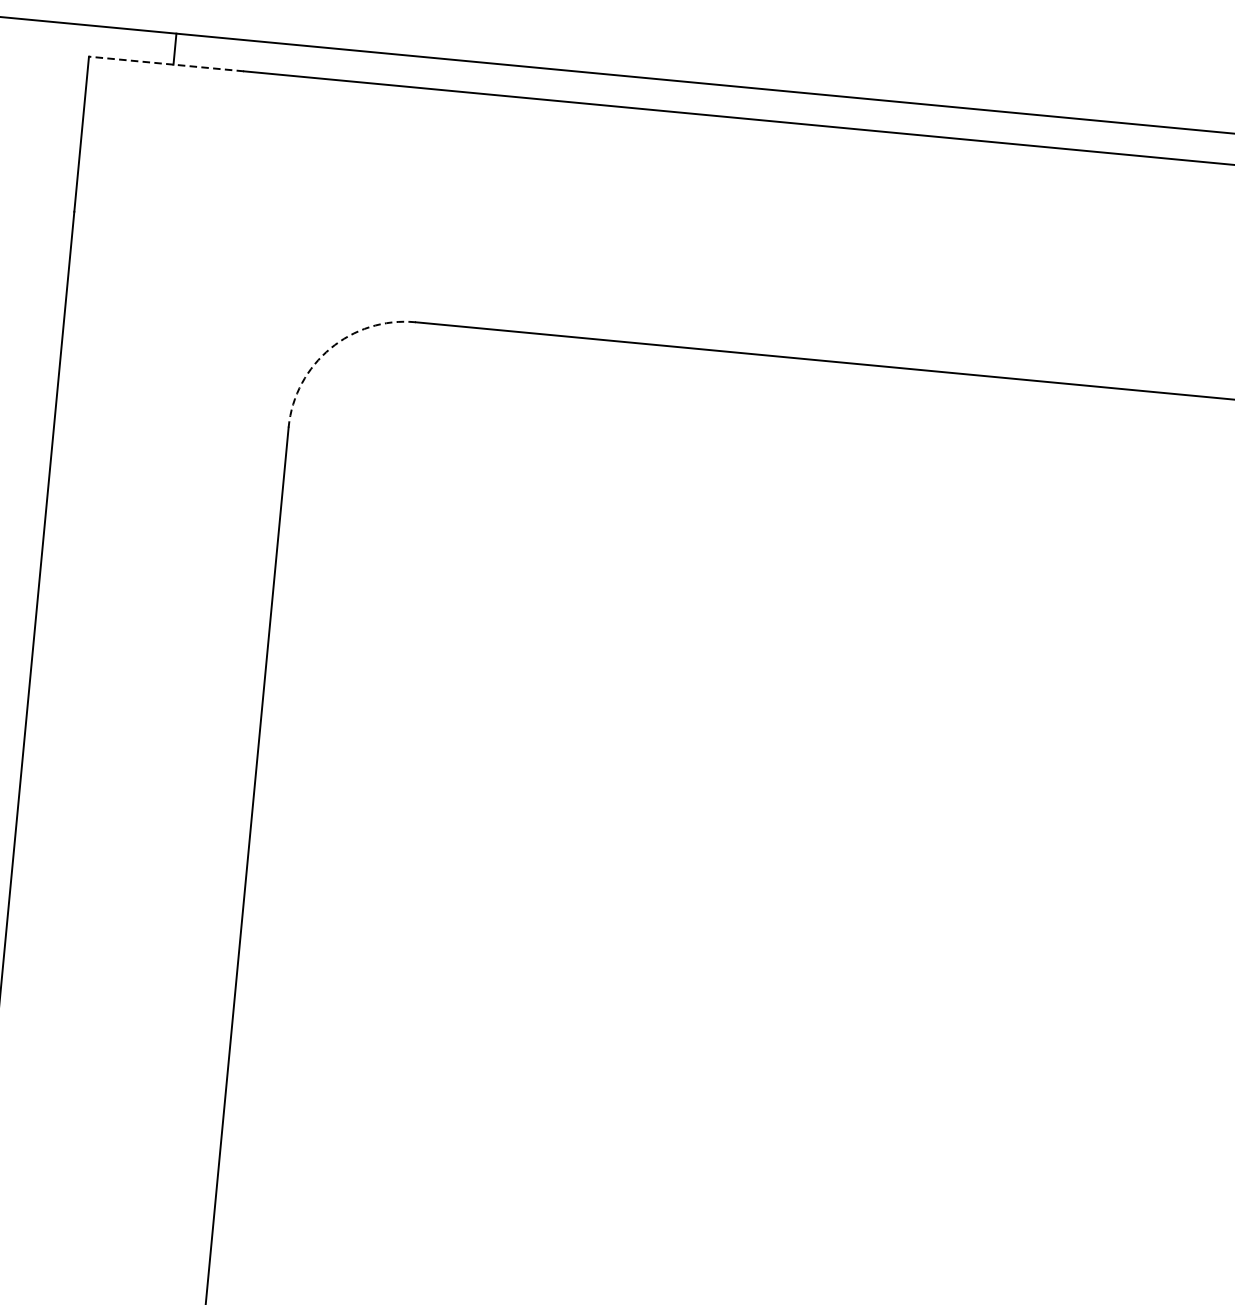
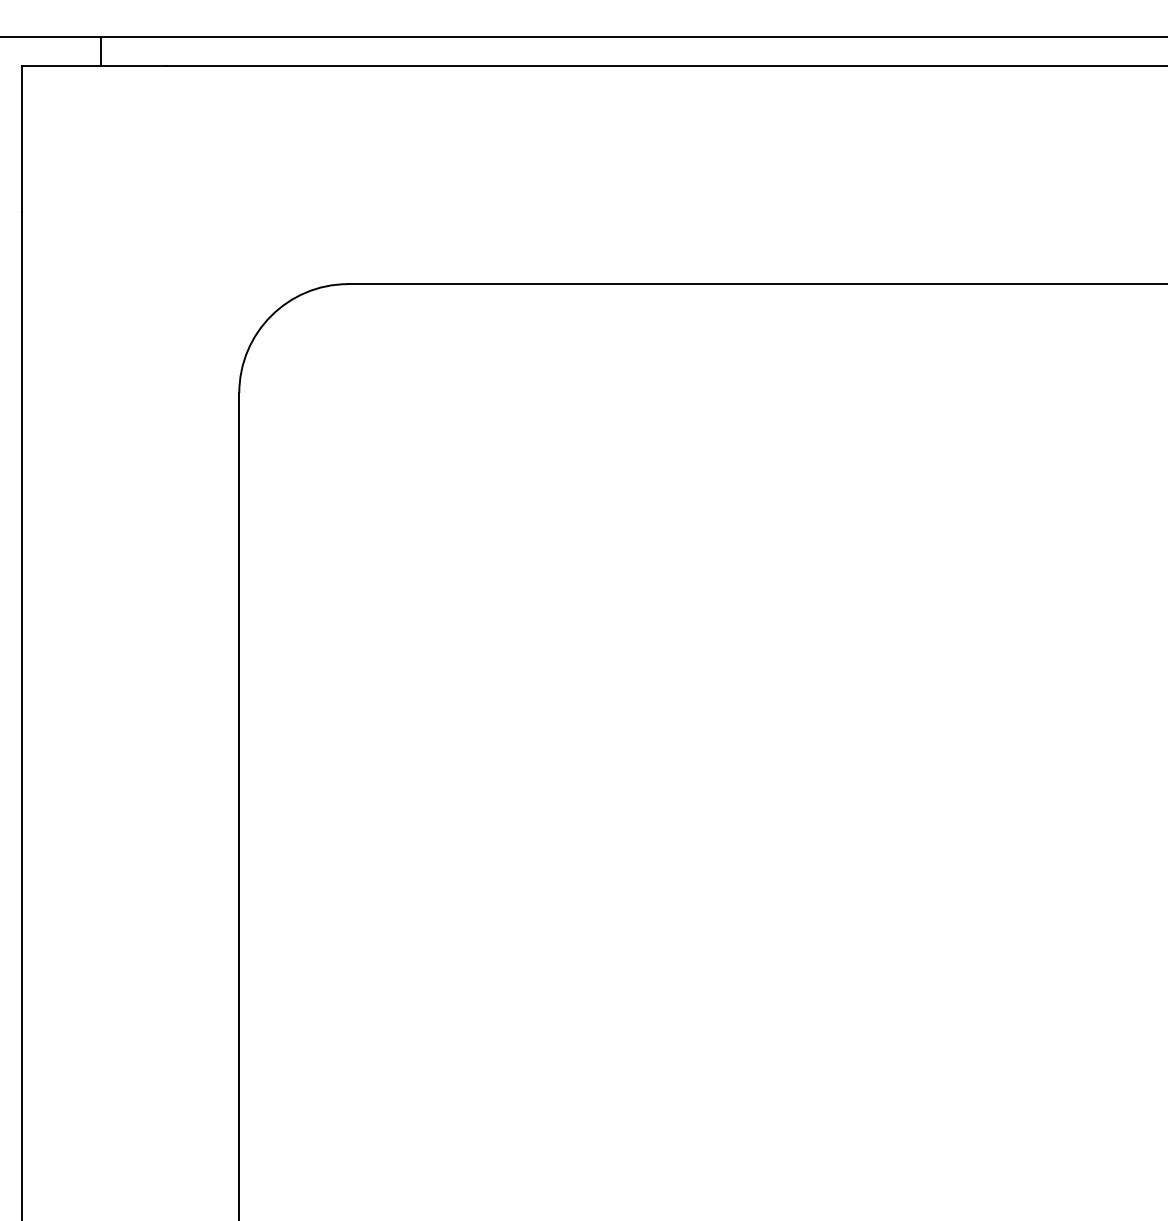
line: (166, 64) -> (94, 66), dashed -> solid
arc: (330, 349) -> (271, 316), dashed -> solid

